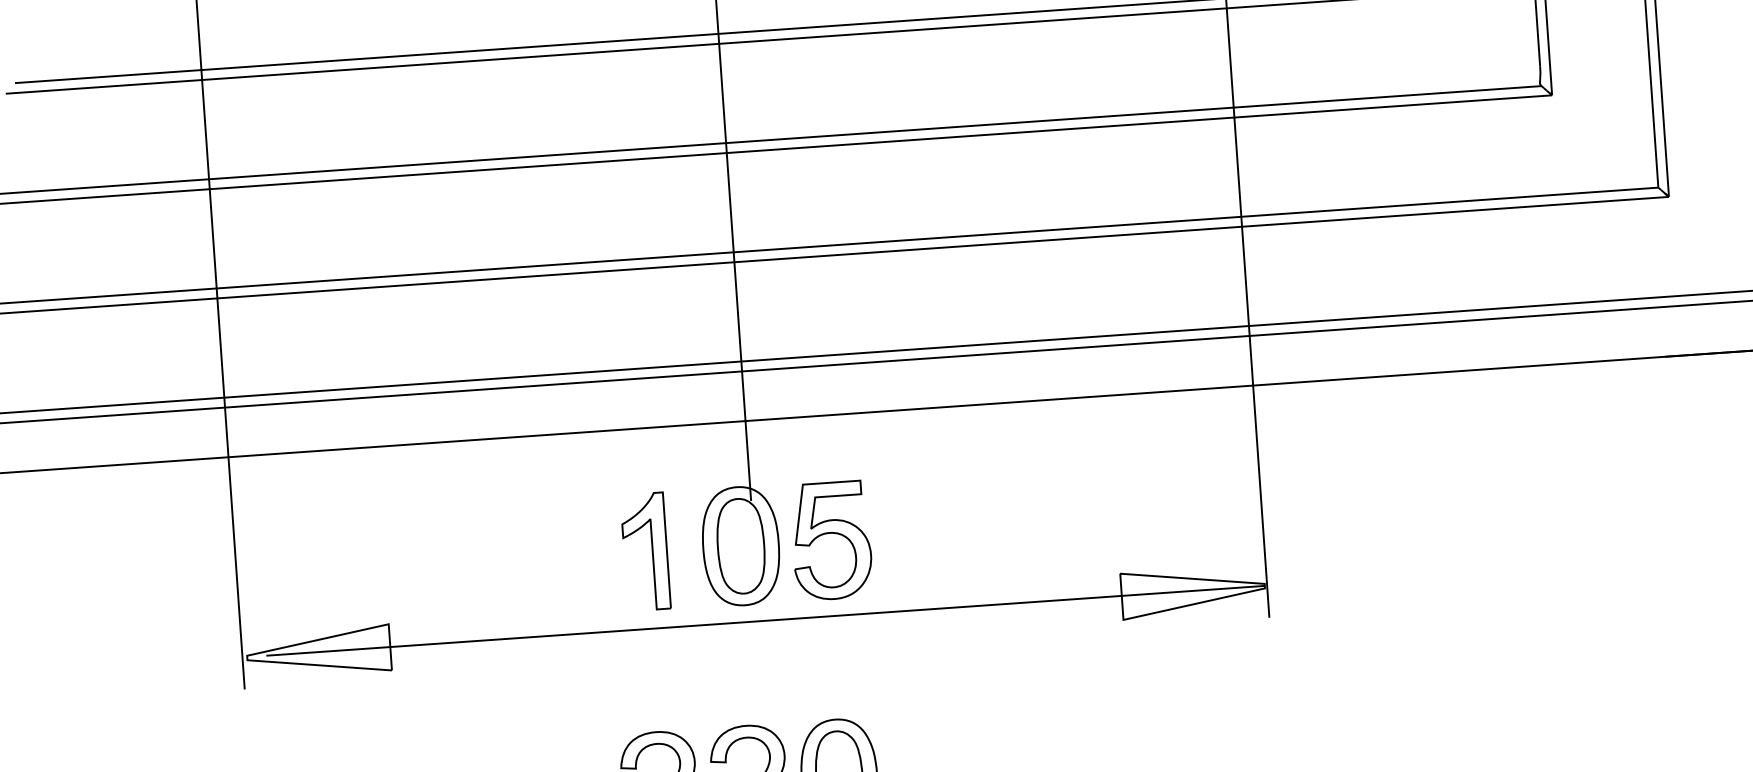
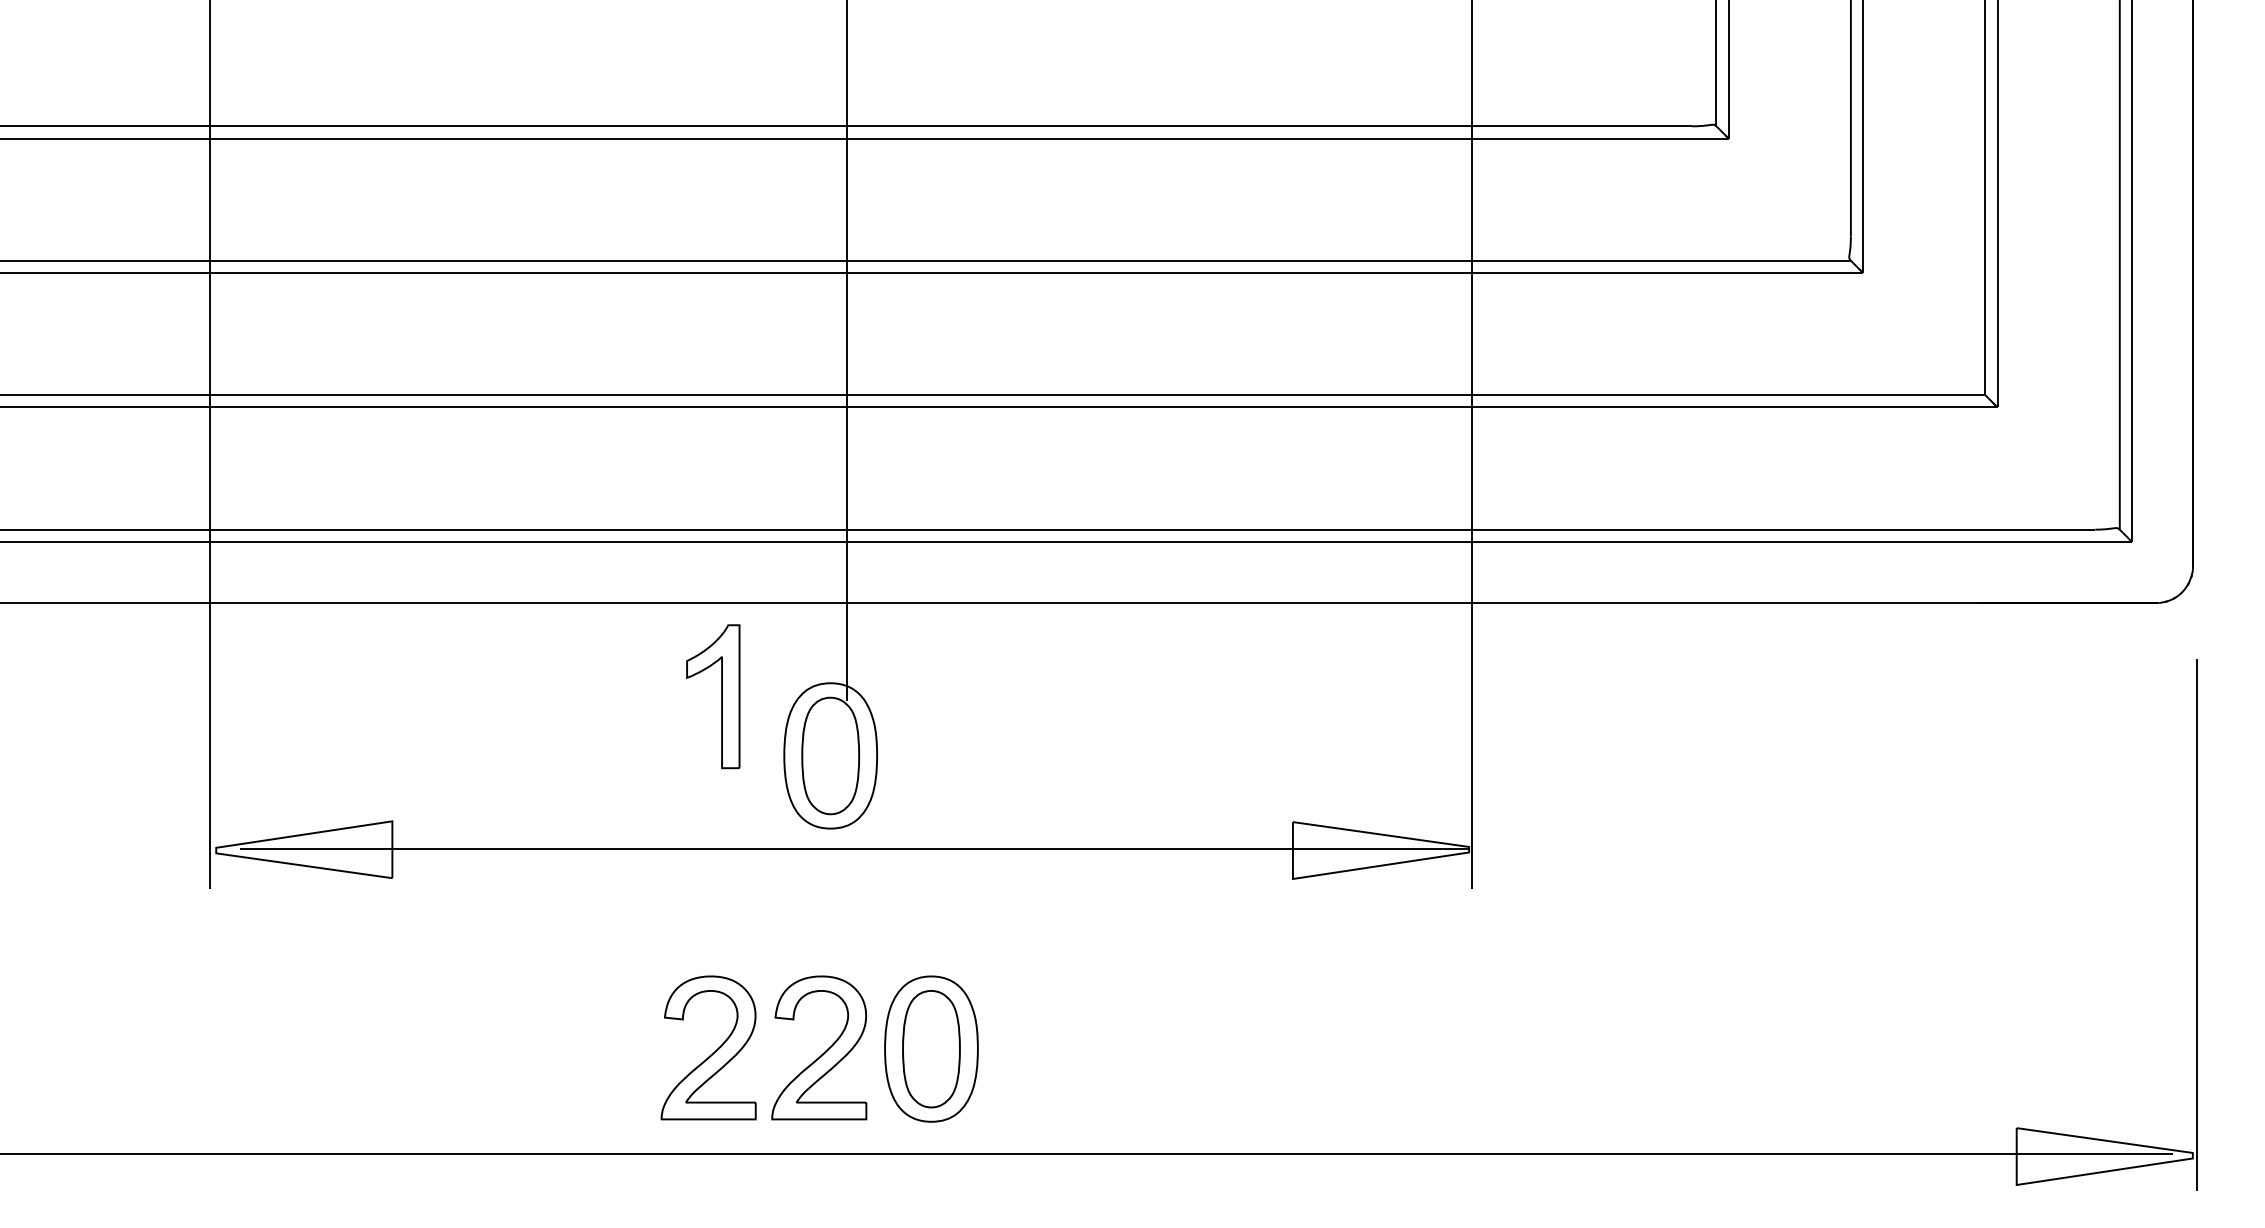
part: (831, 533) -> (942, 748), removed
part: (652, 551) -> (721, 696), moved

